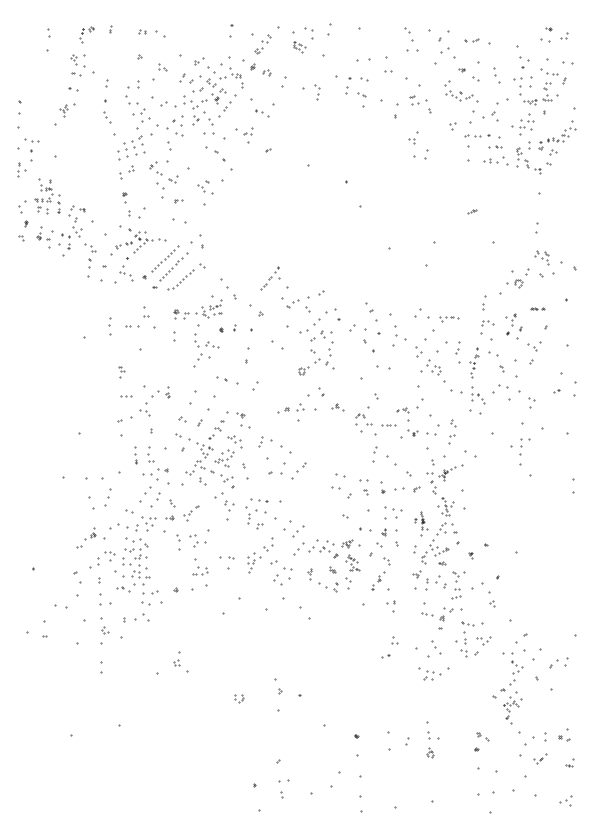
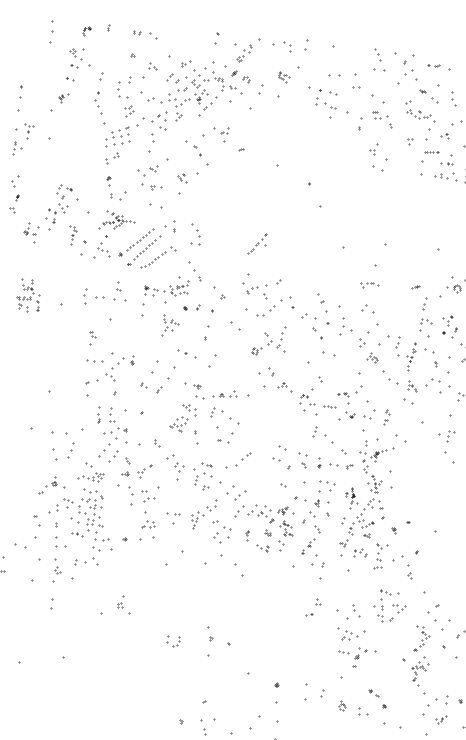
part: (48, 32) -> (52, 26), size x1.6
part: (86, 34) -> (86, 31), size x0.6
part: (299, 47) -> (284, 77), moved
part: (317, 92) -> (290, 100), removed
part: (361, 94) -> (329, 106), size x1.6
part: (67, 110) -> (63, 98), size x0.7
part: (262, 113) -> (235, 89), moved
part: (490, 116) -> (444, 135), size x0.6
part: (107, 117) -> (98, 107), size x1.4
part: (141, 118) -> (129, 111), size x0.6
part: (208, 122) -> (195, 233), moved
part: (477, 135) -> (431, 151), size x0.6
part: (31, 149) -> (27, 130), size x0.7
part: (426, 154) -> (384, 165), size x1.6
part: (155, 168) -> (138, 157), removed
part: (205, 187) -> (182, 178), size x0.7
part: (47, 196) -> (28, 295), moved
part: (178, 201) -> (156, 188), size x1.6
part: (472, 211) -> (415, 286), moved
part: (44, 237) -> (31, 232), moved
part: (138, 240) -> (117, 220), size x0.7
part: (90, 260) -> (72, 235), size x0.6
part: (270, 278) -> (257, 244), moved
part: (449, 319) -> (369, 285), moved
part: (132, 326) -> (105, 298), size x1.6
part: (321, 335) -> (275, 320), removed
part: (174, 336) -> (142, 310), size x1.6
part: (206, 350) -> (170, 325), size x0.7
part: (430, 367) -> (371, 357), size x0.6
part: (121, 372) -> (92, 338), size x1.4
part: (255, 385) -> (212, 360), size x1.6
part: (478, 395) -> (412, 386), size x0.7
part: (126, 396) -> (94, 360), size x1.6
part: (337, 407) -> (284, 386), size x1.4
part: (290, 408) -> (224, 394), moved
part: (452, 431) -> (386, 417), size x0.7
part: (524, 446) -> (450, 436), size x0.7
part: (204, 454) -> (160, 419), removed
part: (374, 454) -> (314, 432), size x0.7
part: (298, 470) -> (243, 458), moved
part: (259, 500) -> (207, 464), size x0.6
part: (132, 523) -> (90, 475), size x0.6
part: (178, 542) -> (130, 496), size x1.4
part: (435, 582) -> (359, 552), size x0.7
part: (328, 587) -> (262, 548), size x0.7
part: (390, 606) -> (317, 570), size x1.6
part: (441, 618) -> (356, 657), moved
part: (511, 671) -> (421, 638), size x0.7
part: (239, 698) -> (174, 642), size x1.6
part: (433, 735) -> (363, 711), moved
part: (482, 736) -> (373, 693), moved
part: (283, 780) -> (207, 719), size x1.6

